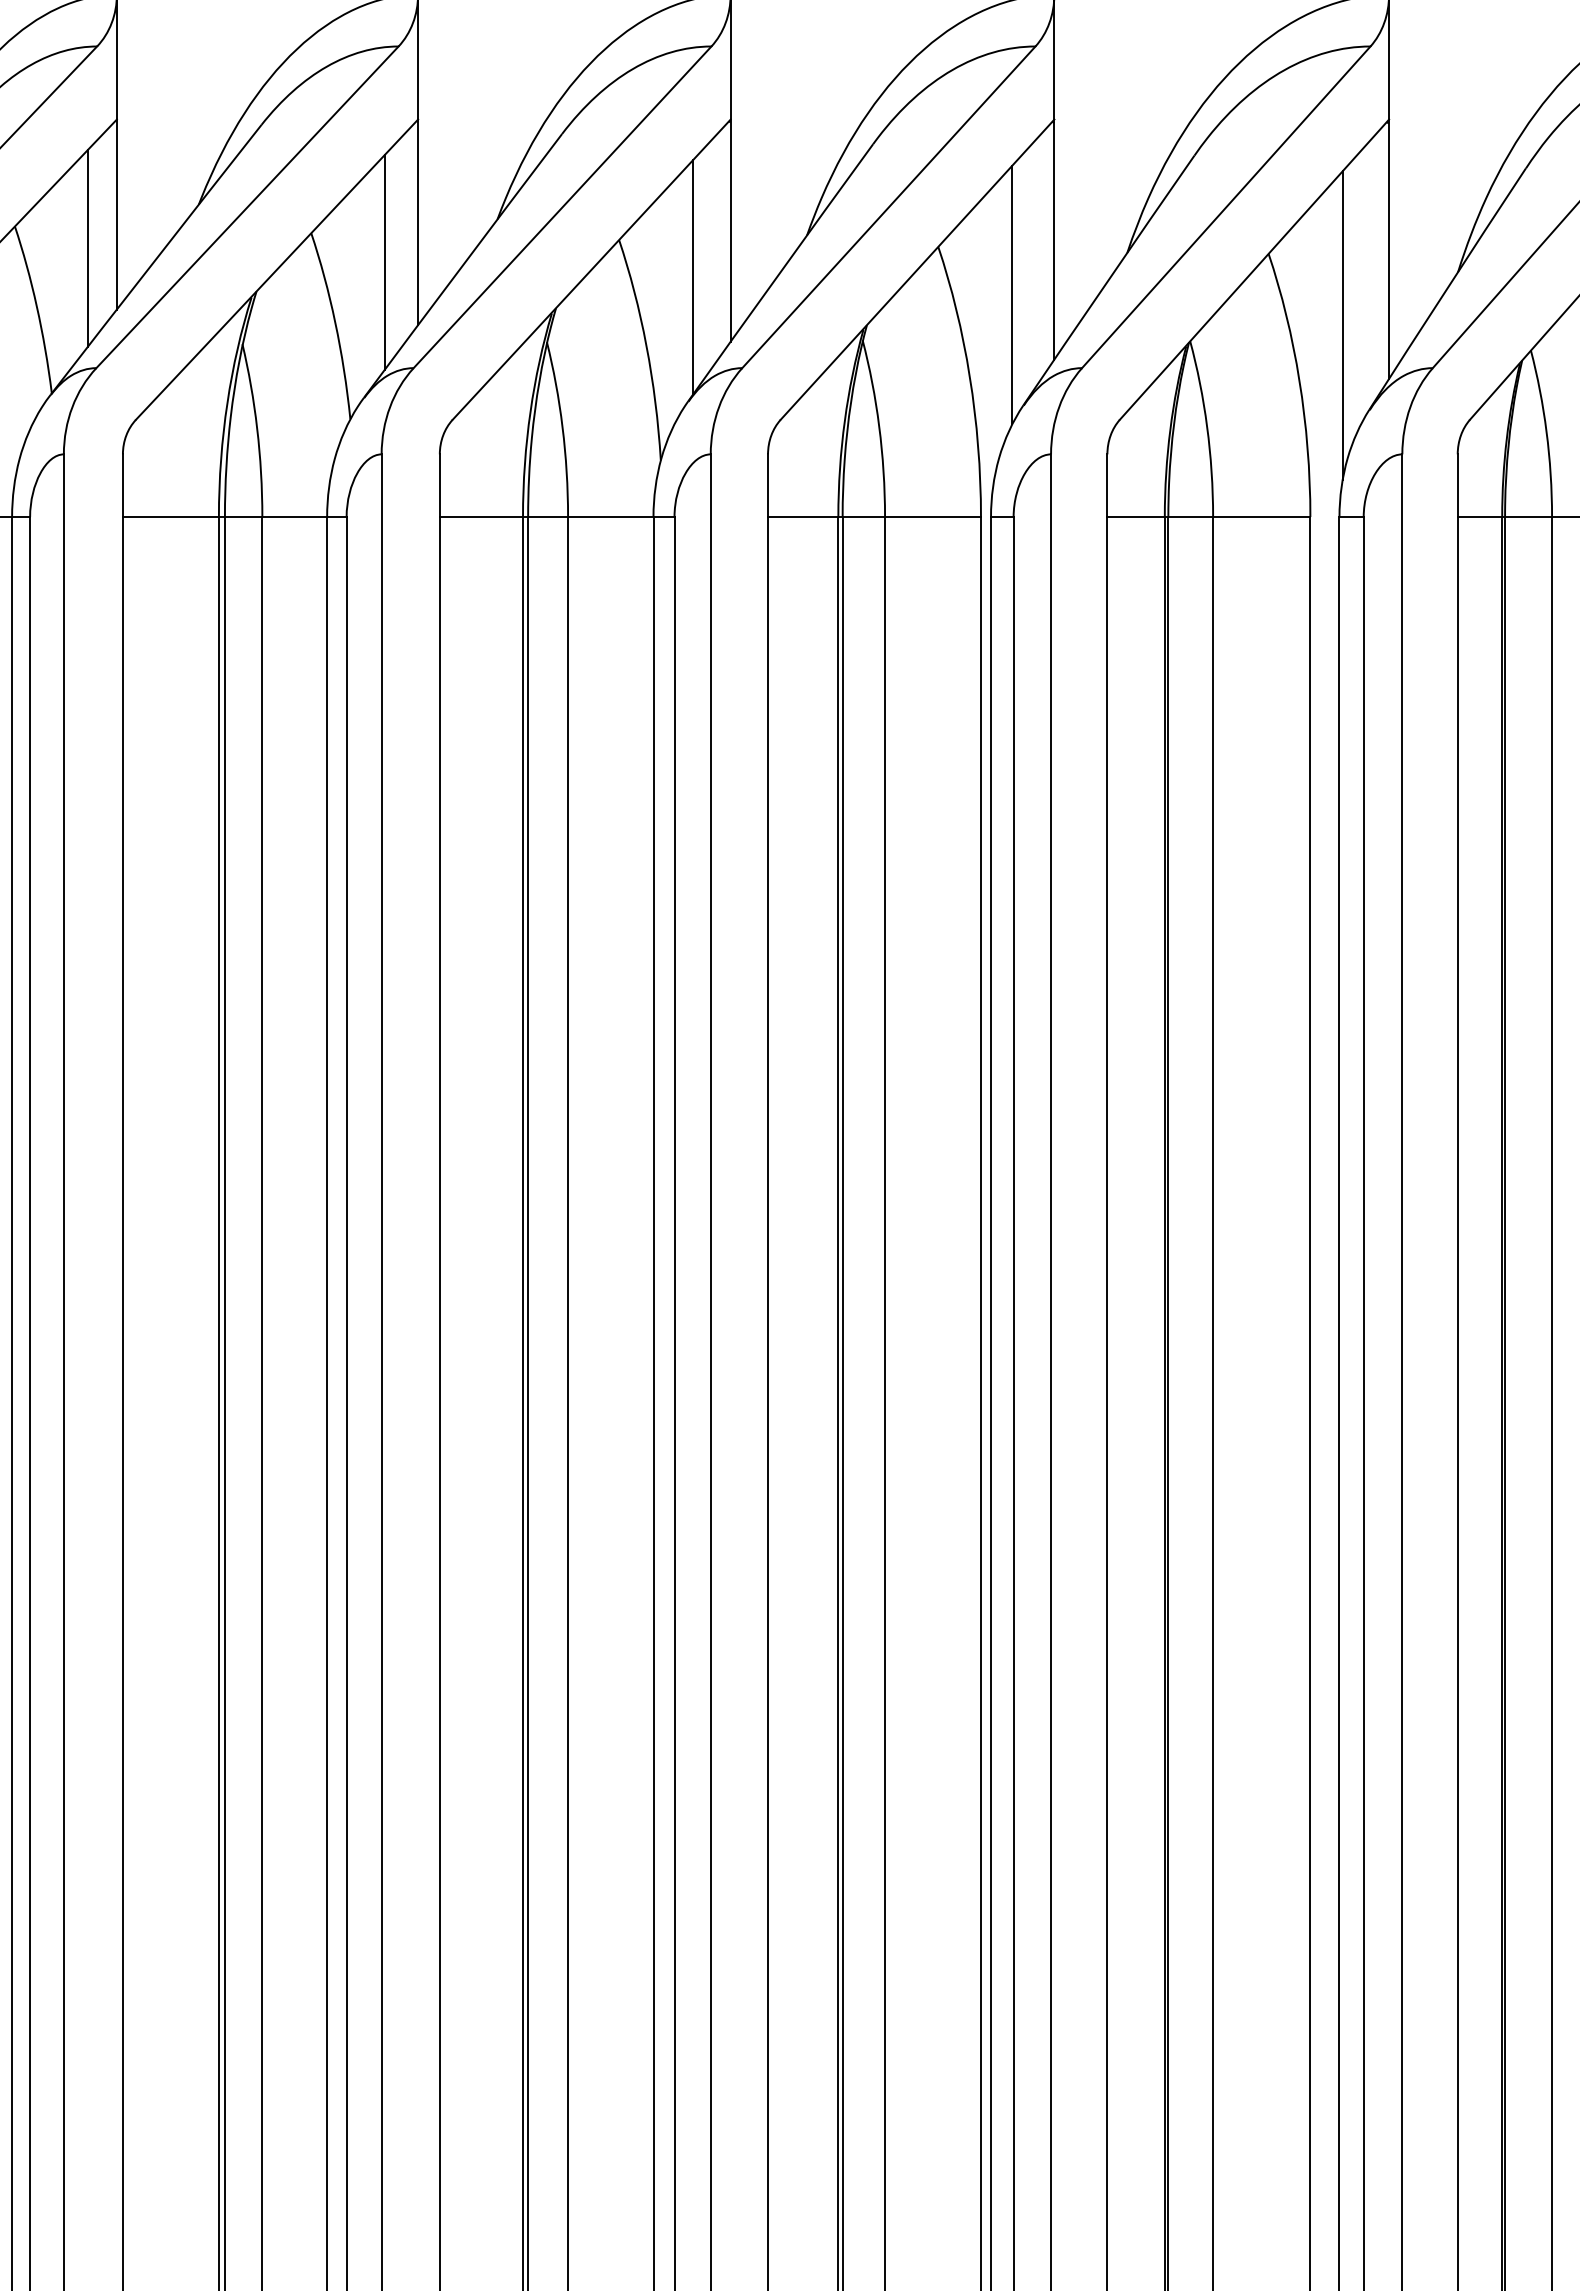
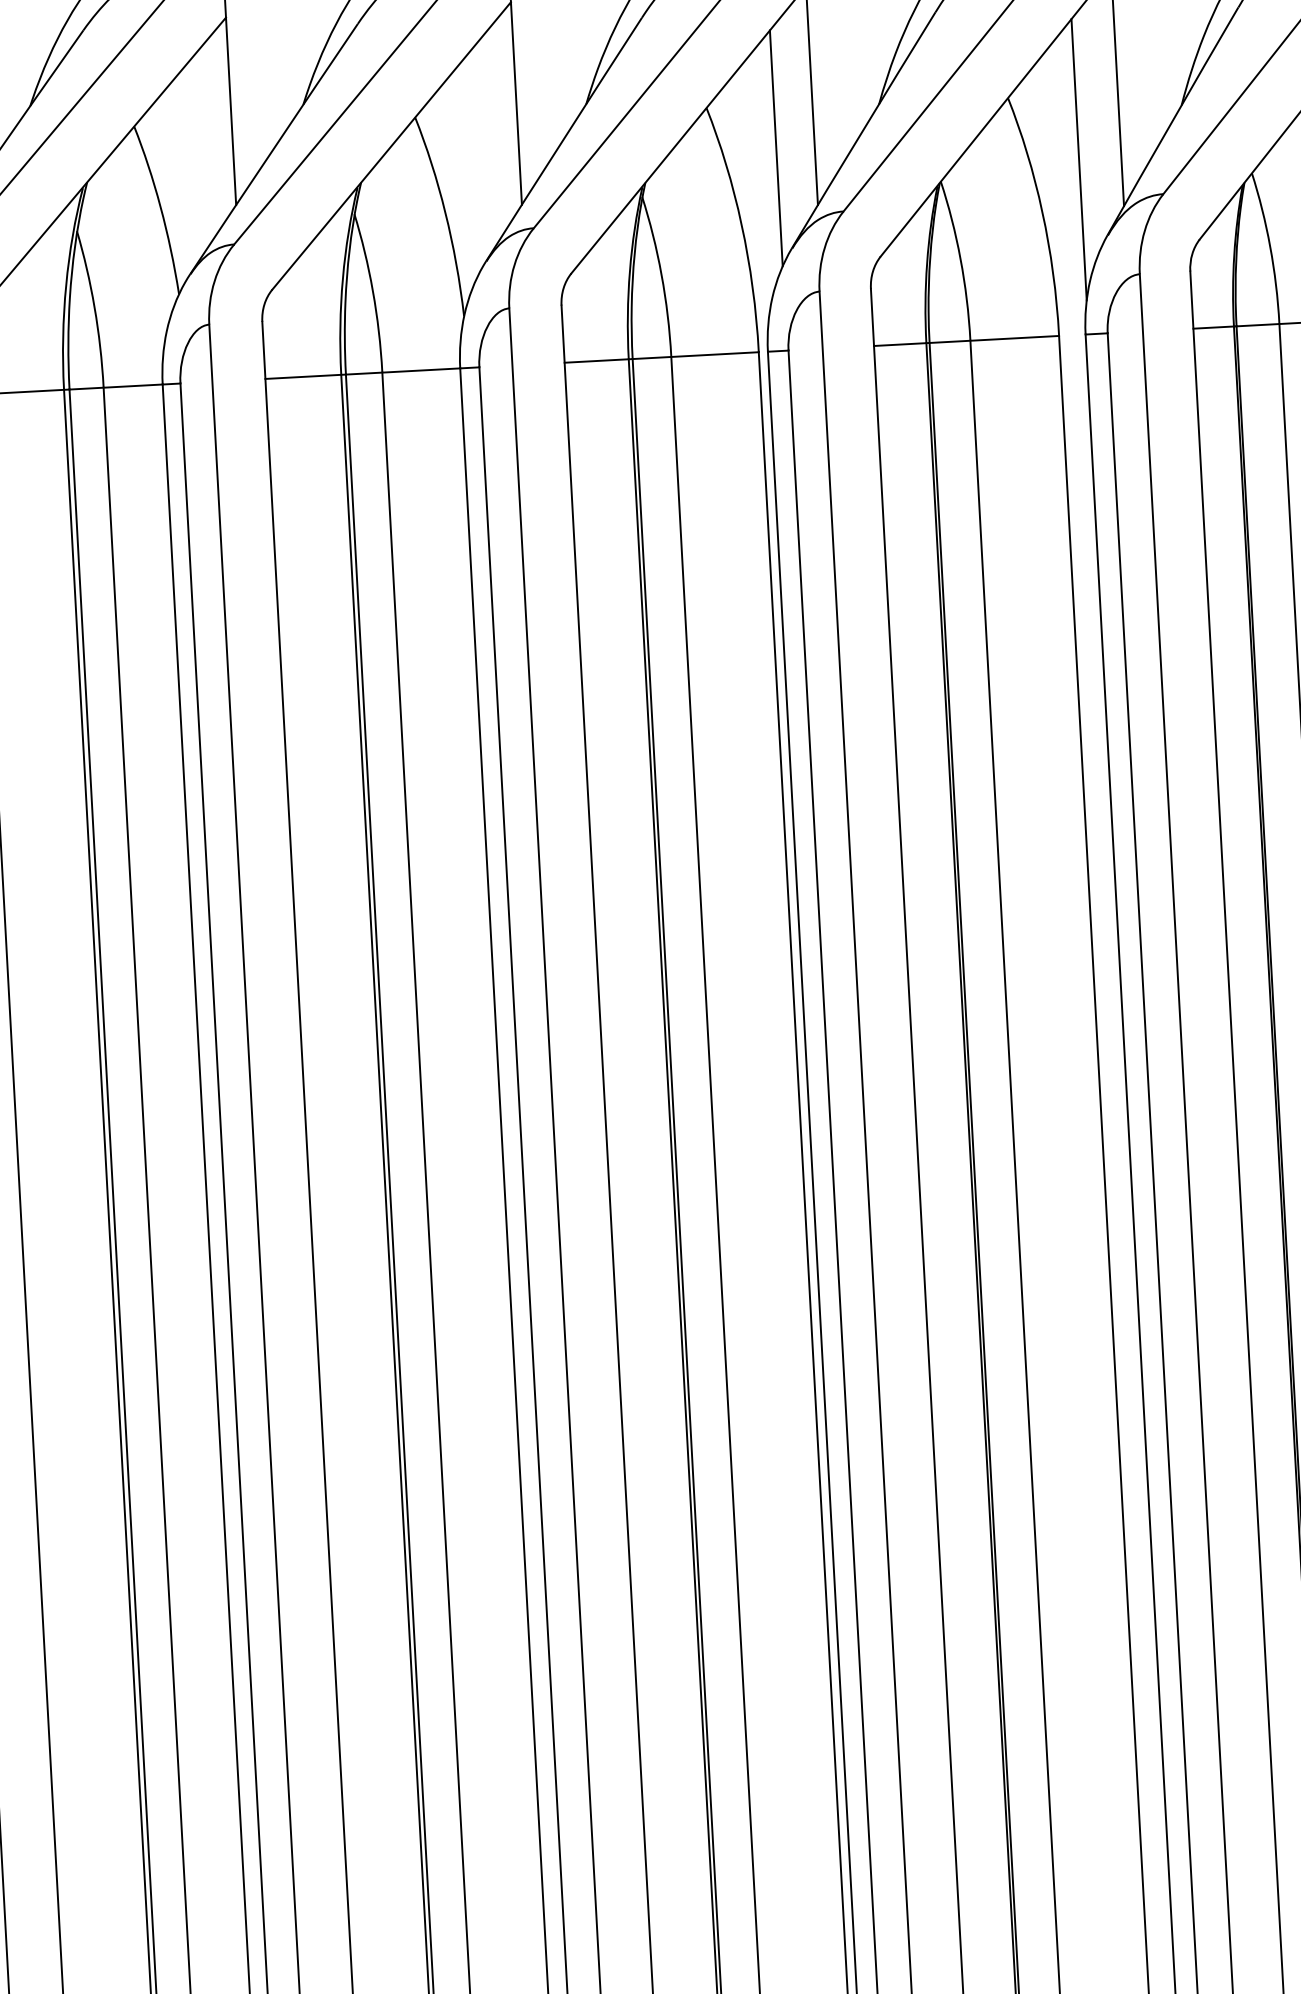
line: (384, 262) -> (202, 149), removed
line: (692, 277) -> (483, 148), removed

